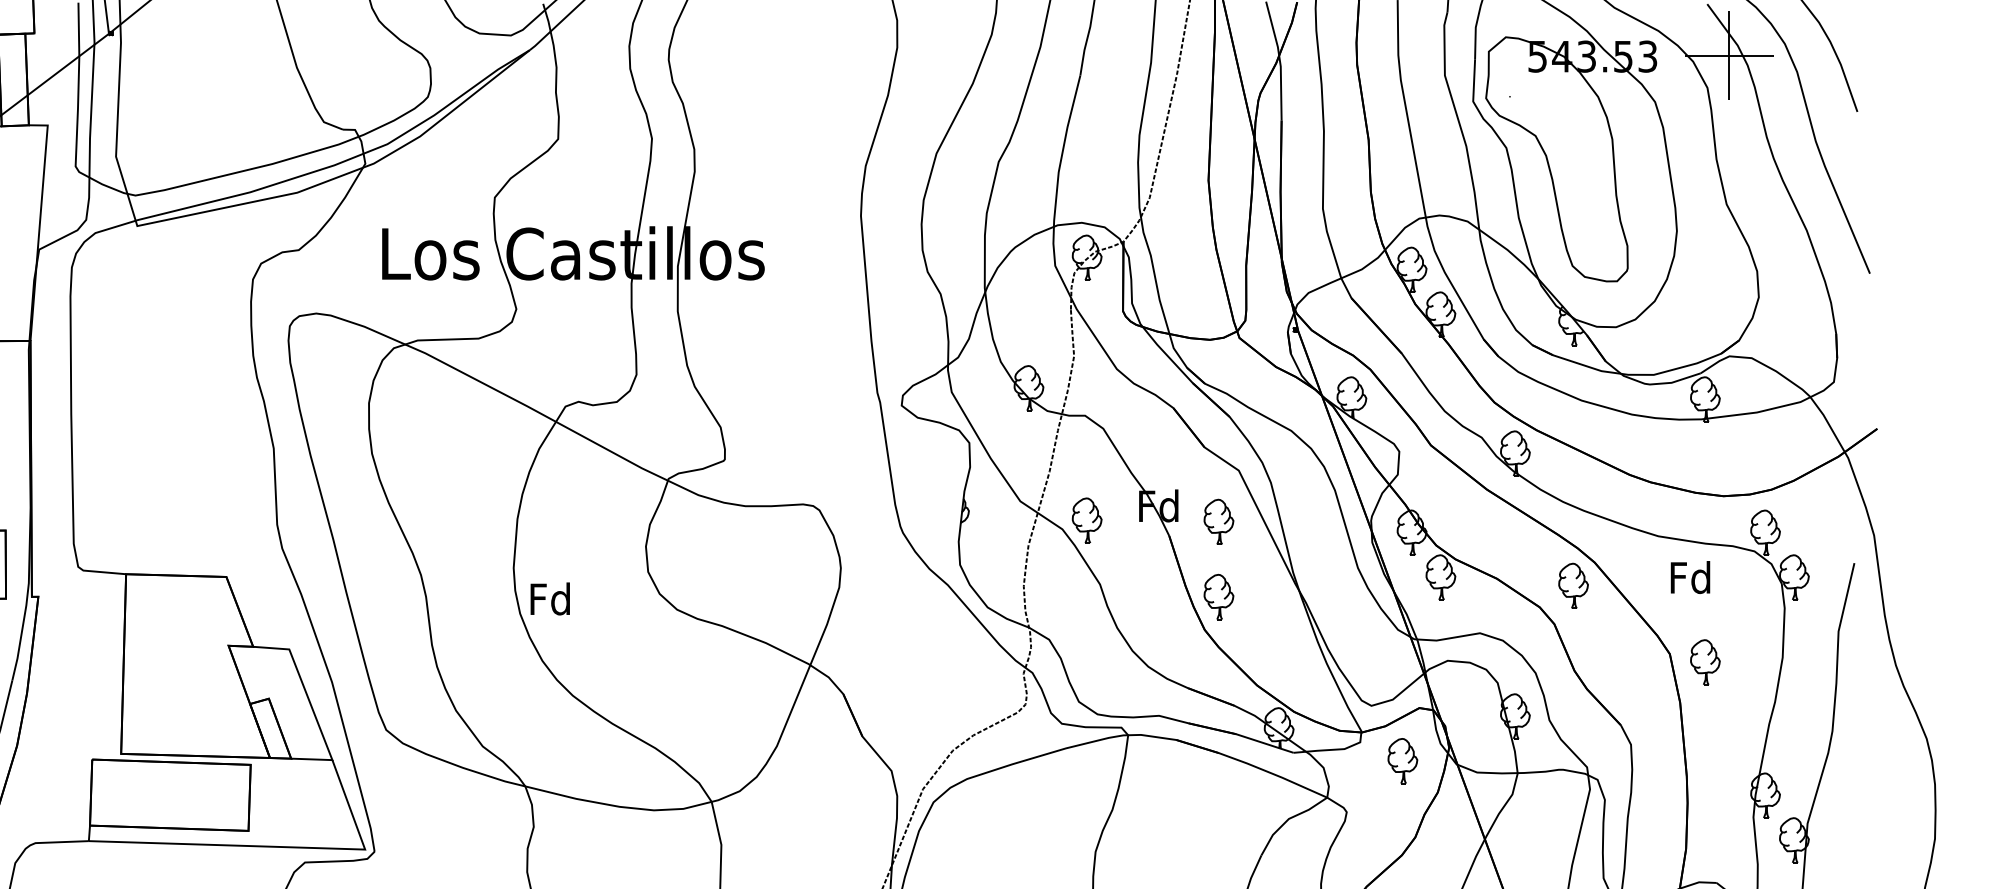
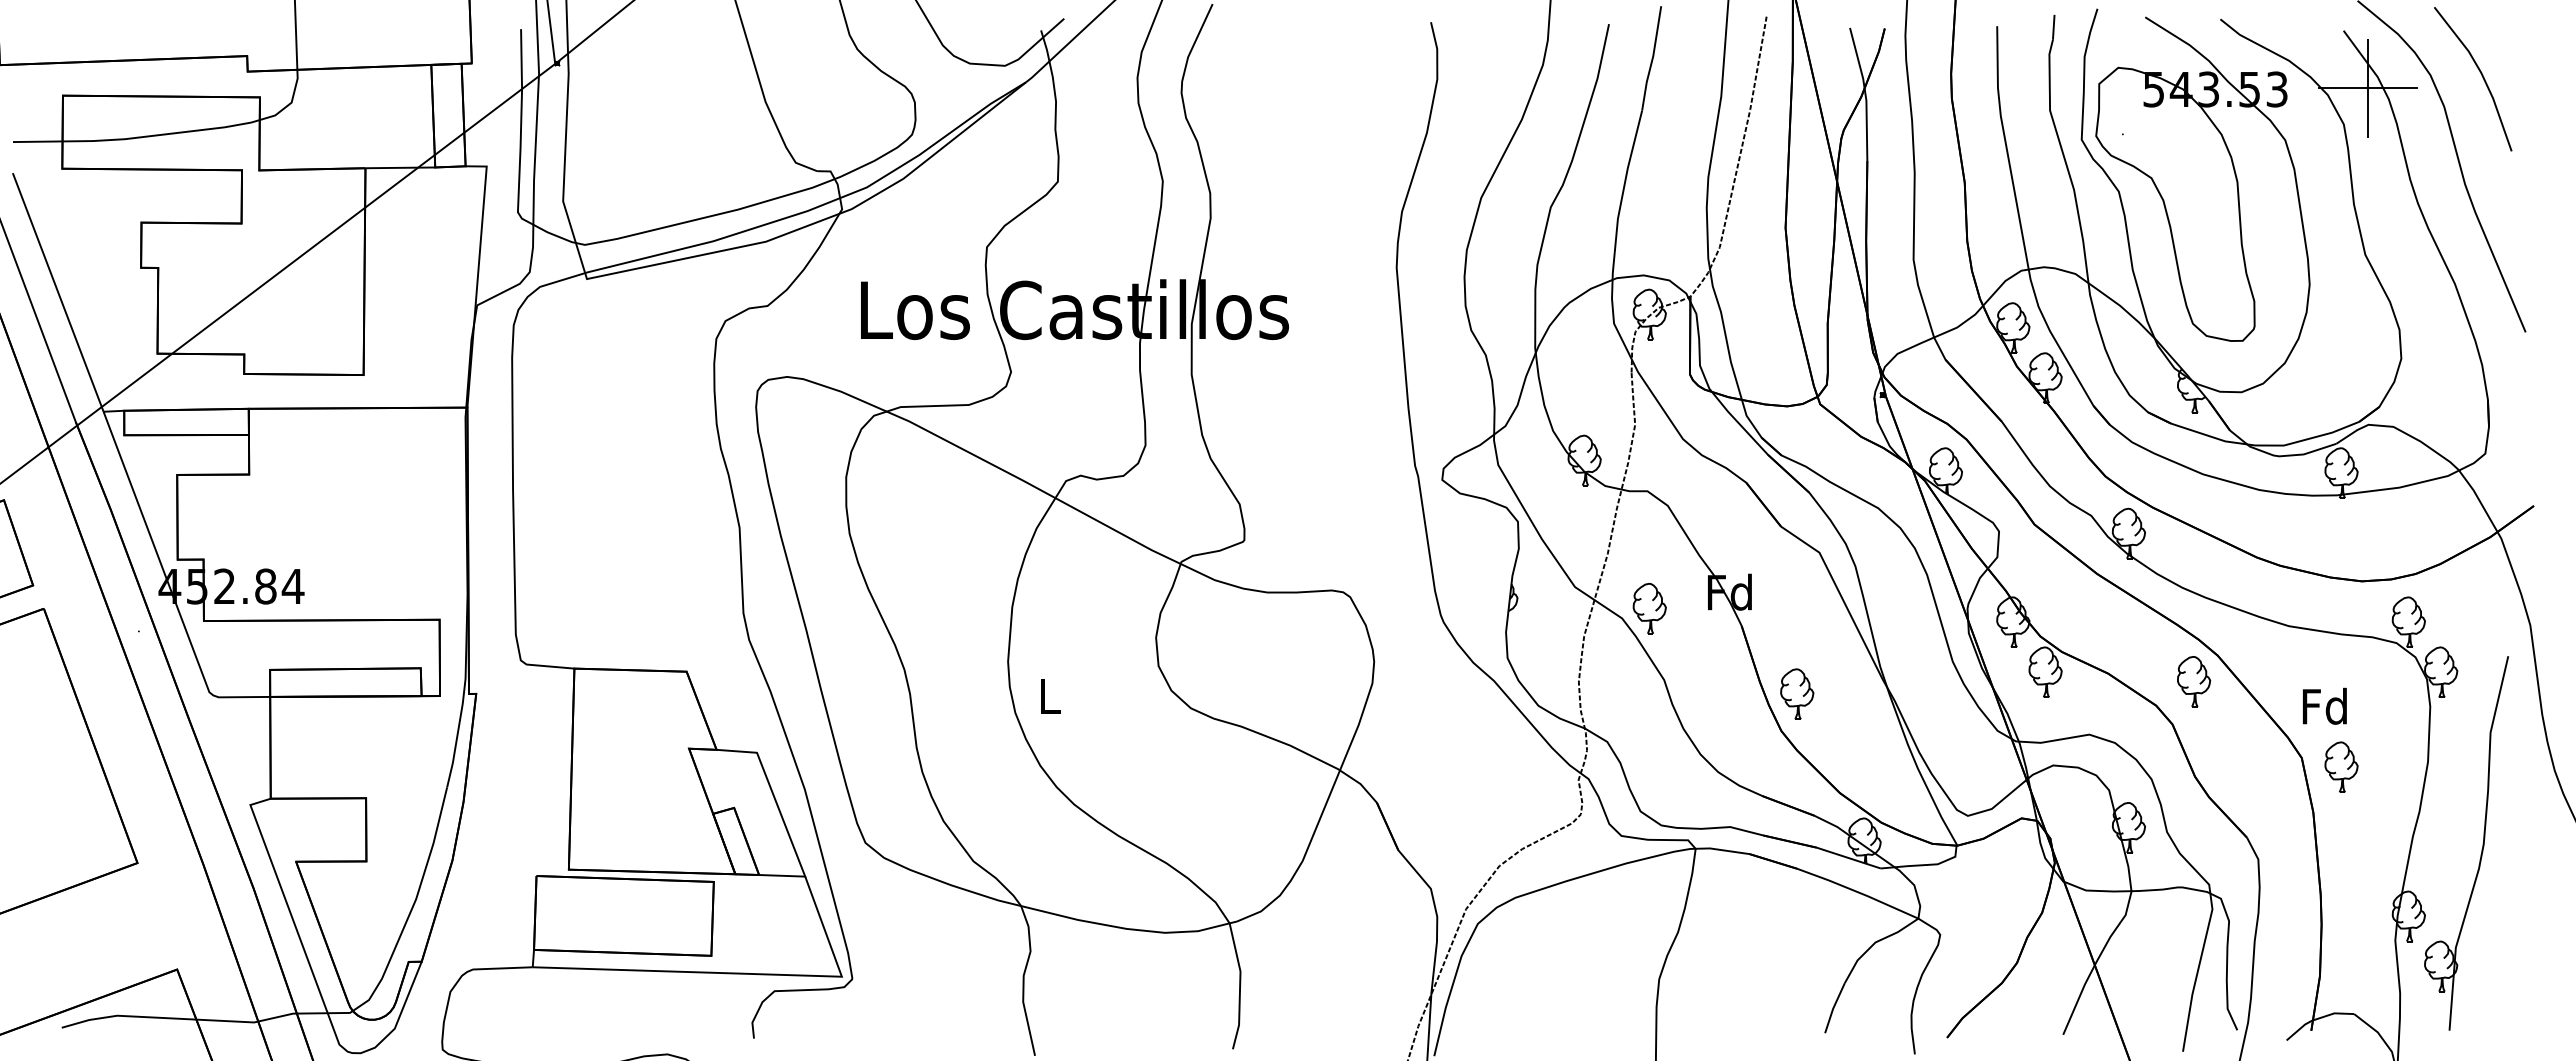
part: (1219, 521) -> (1797, 609), removed
text: (1690, 576) -> (2324, 705), moved
text: (549, 598) -> (1048, 695), Fd -> L
part: (1403, 760) -> (2003, 877), removed

